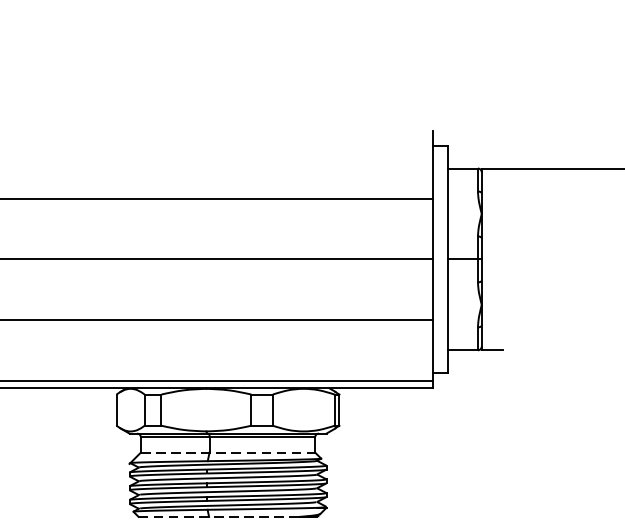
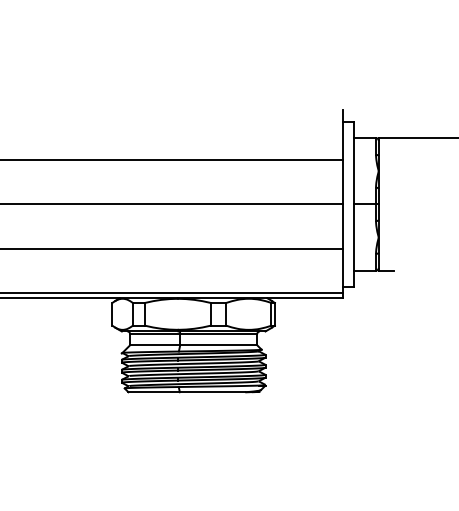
line: (227, 452) -> (193, 345), dashed -> solid
line: (219, 517) -> (187, 392), dashed -> solid

